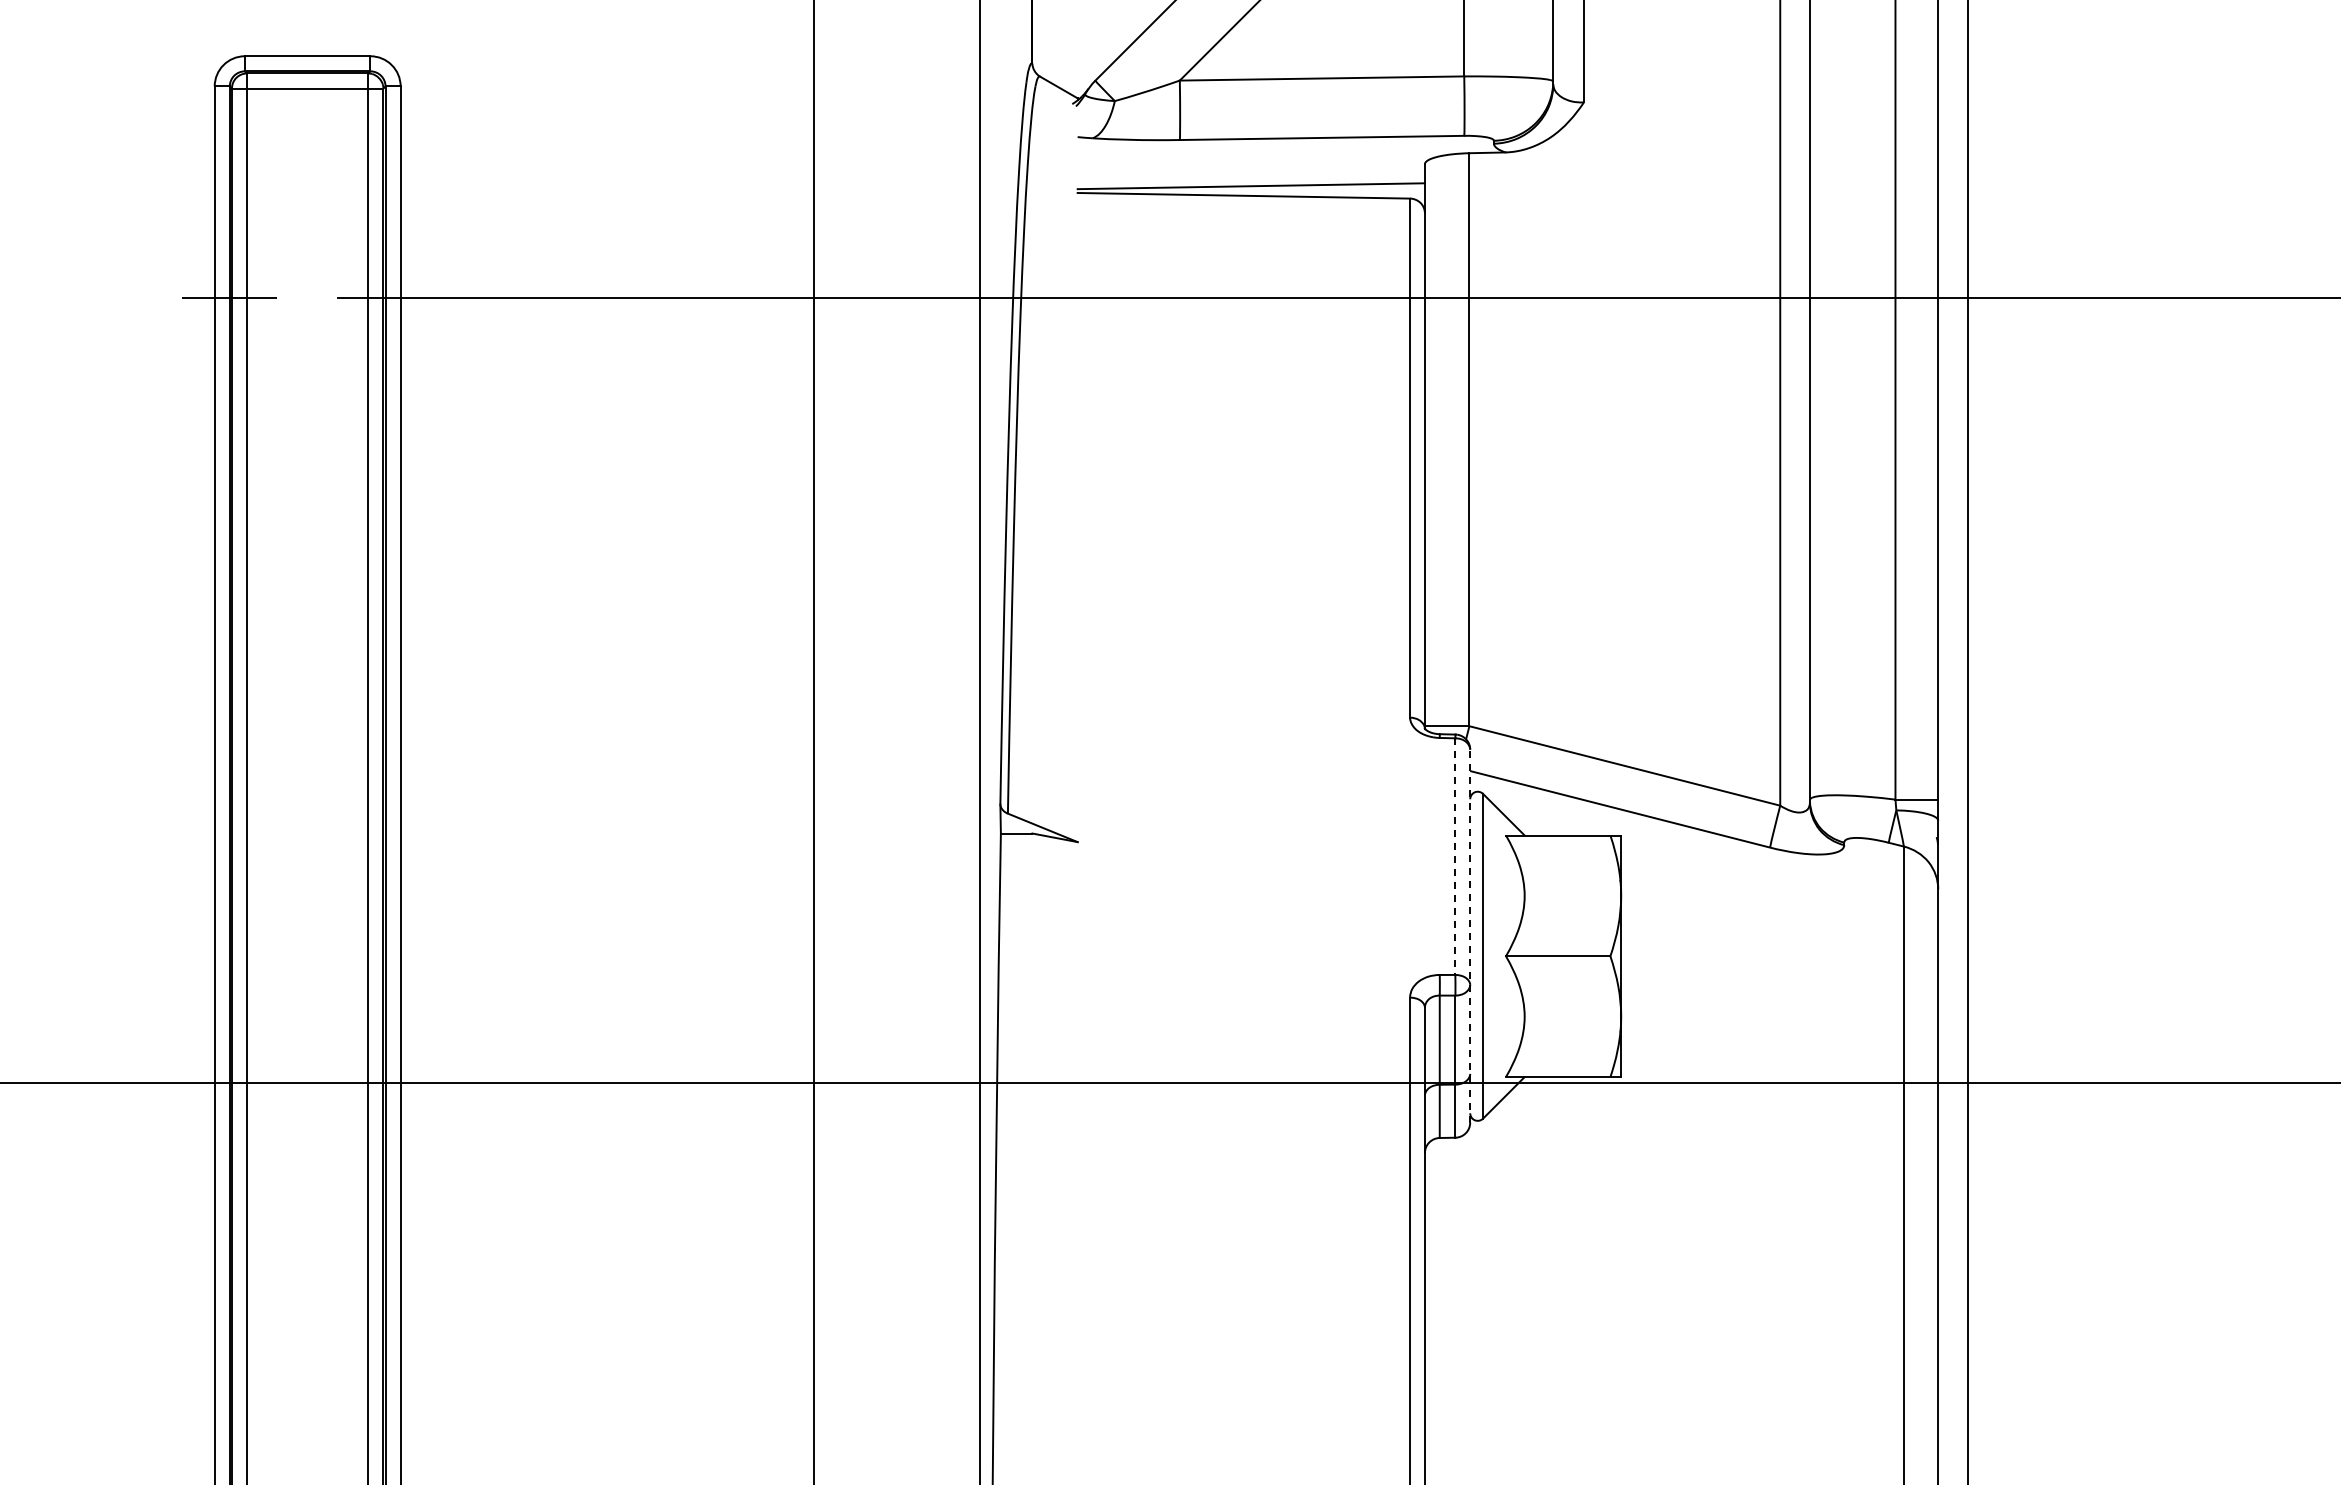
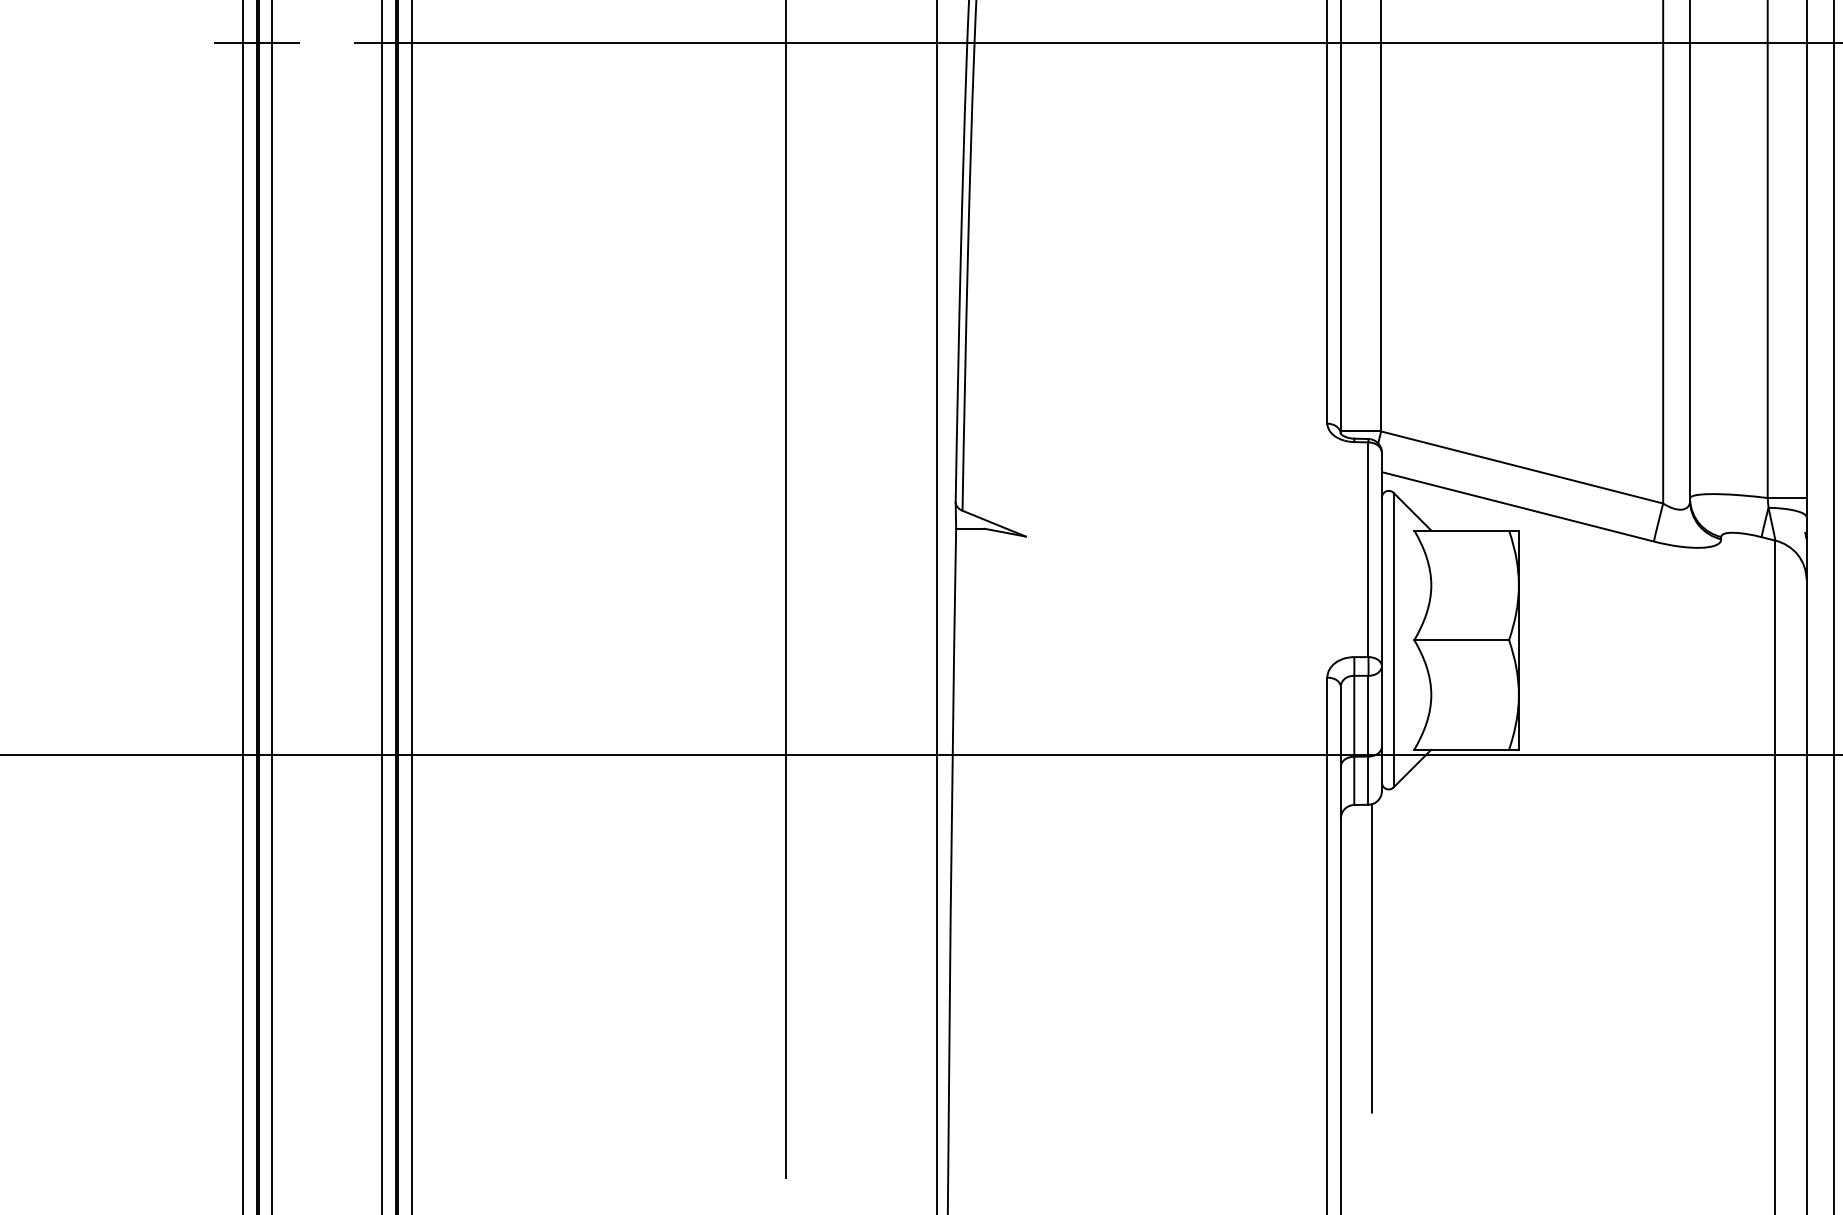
line: (1455, 857) -> (1368, 550), dashed -> solid
line: (1470, 935) -> (1382, 621), dashed -> solid
line: (1459, 1307) -> (1372, 958), added

